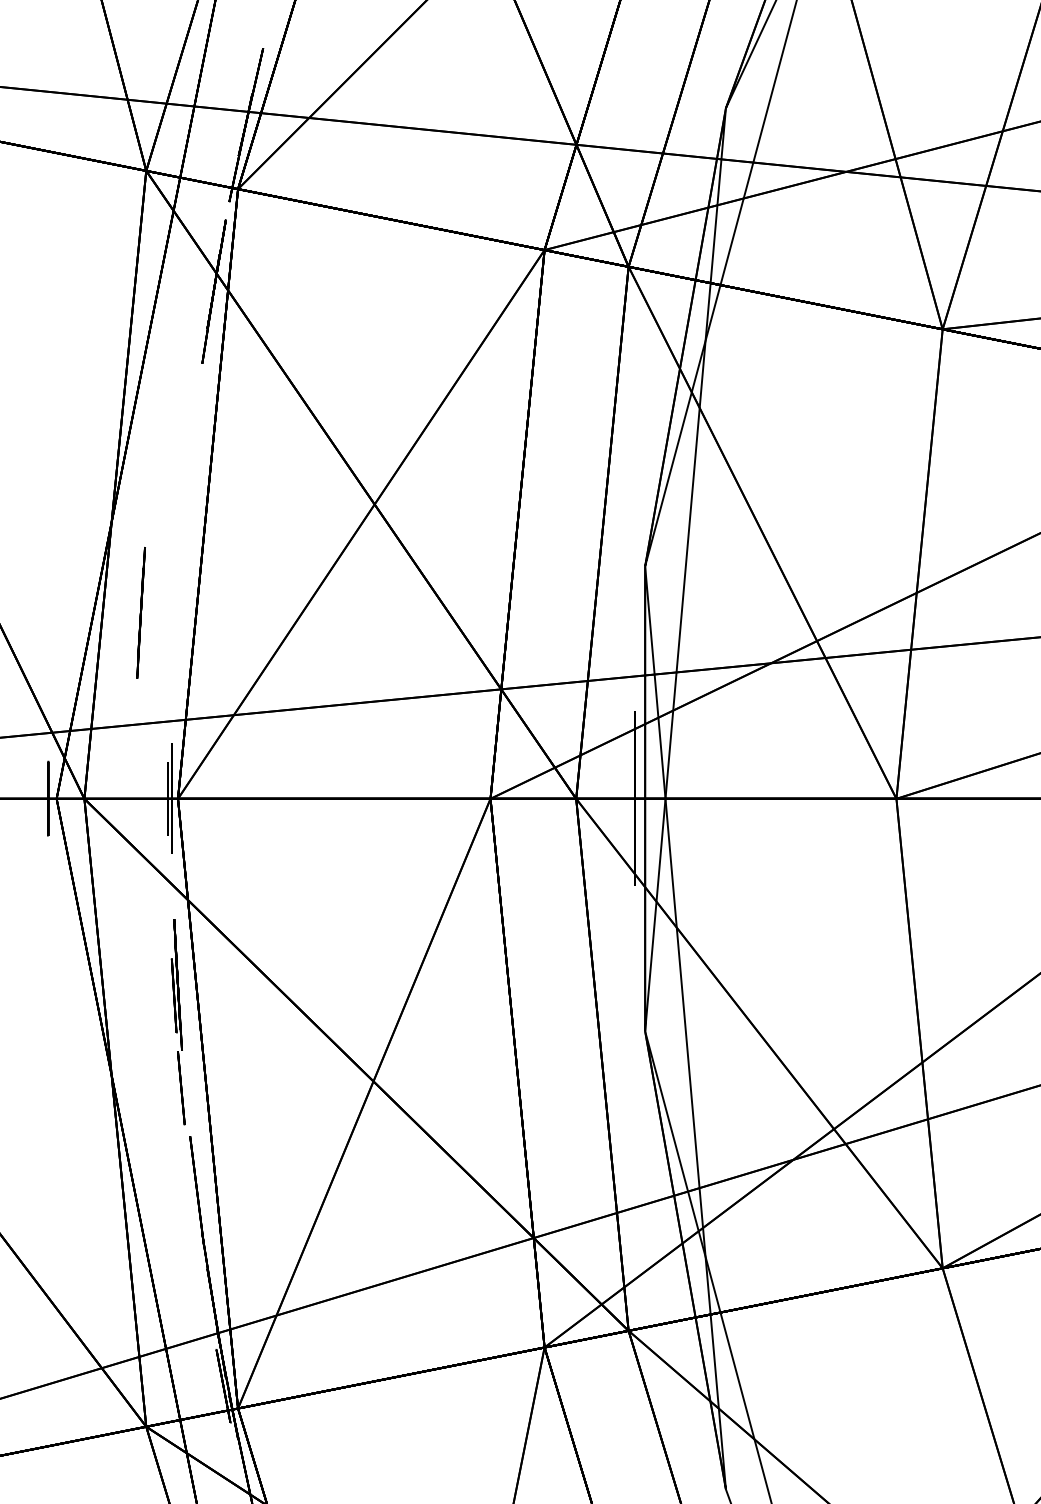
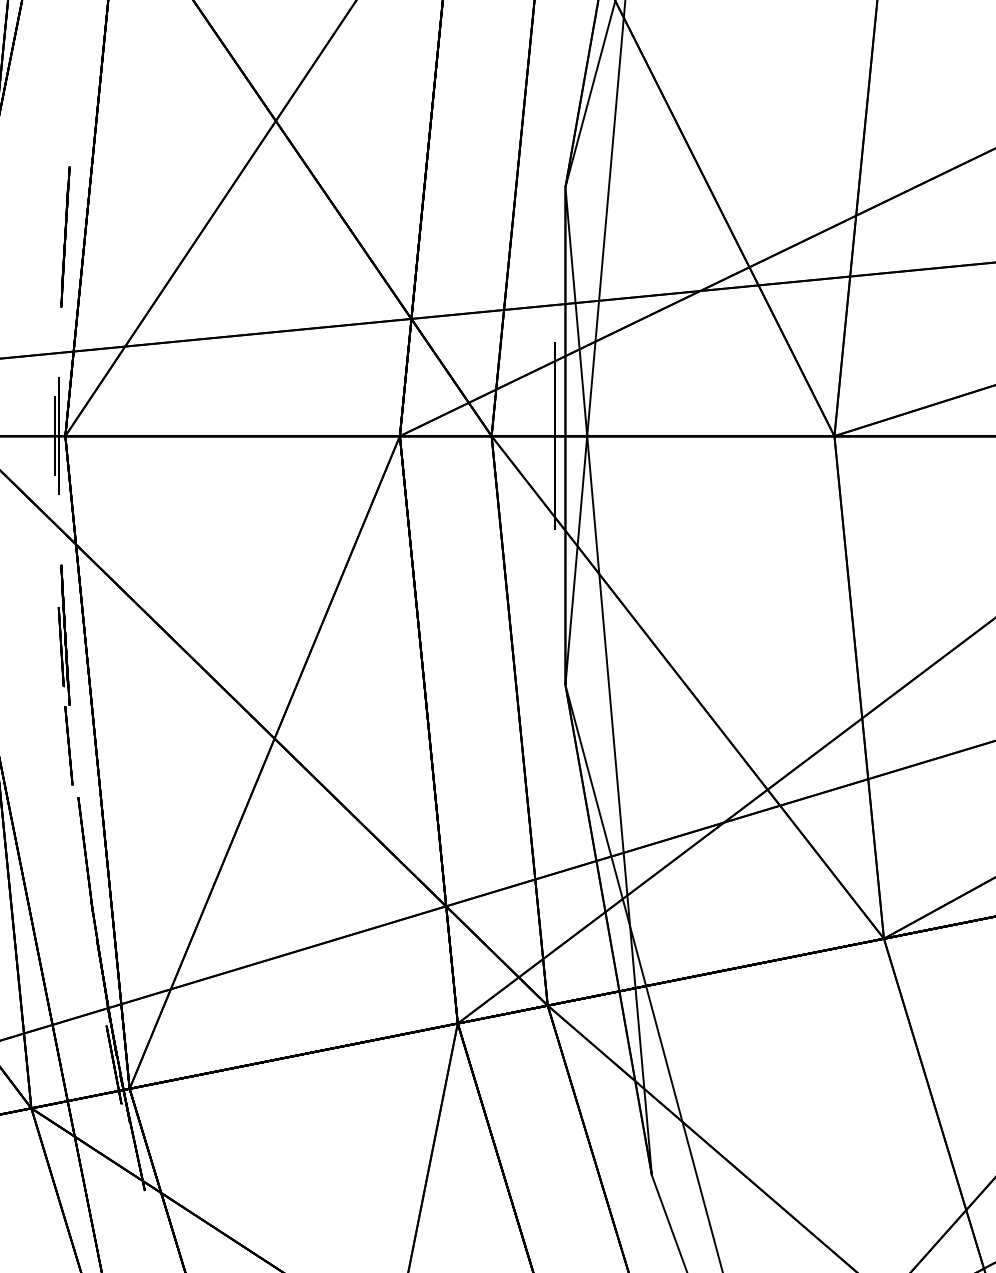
line: (140, 612) -> (64, 236), moved

